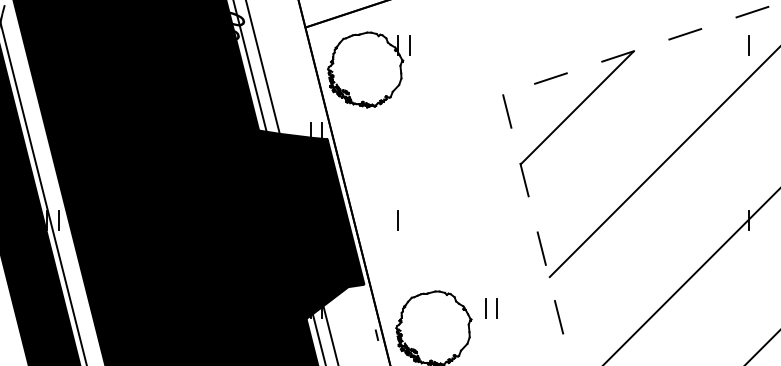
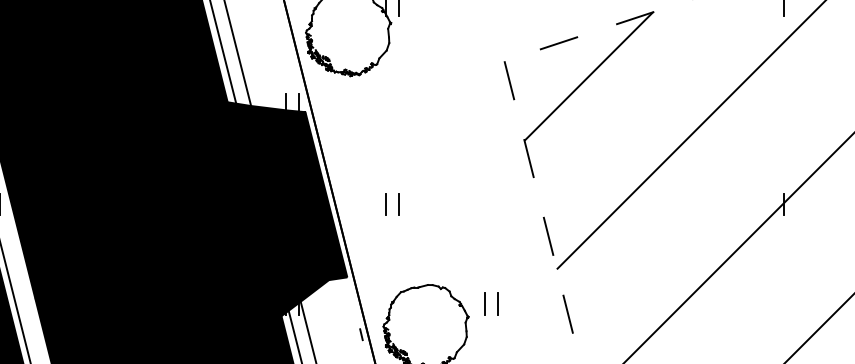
line: (409, 220) -> (398, 204), added

